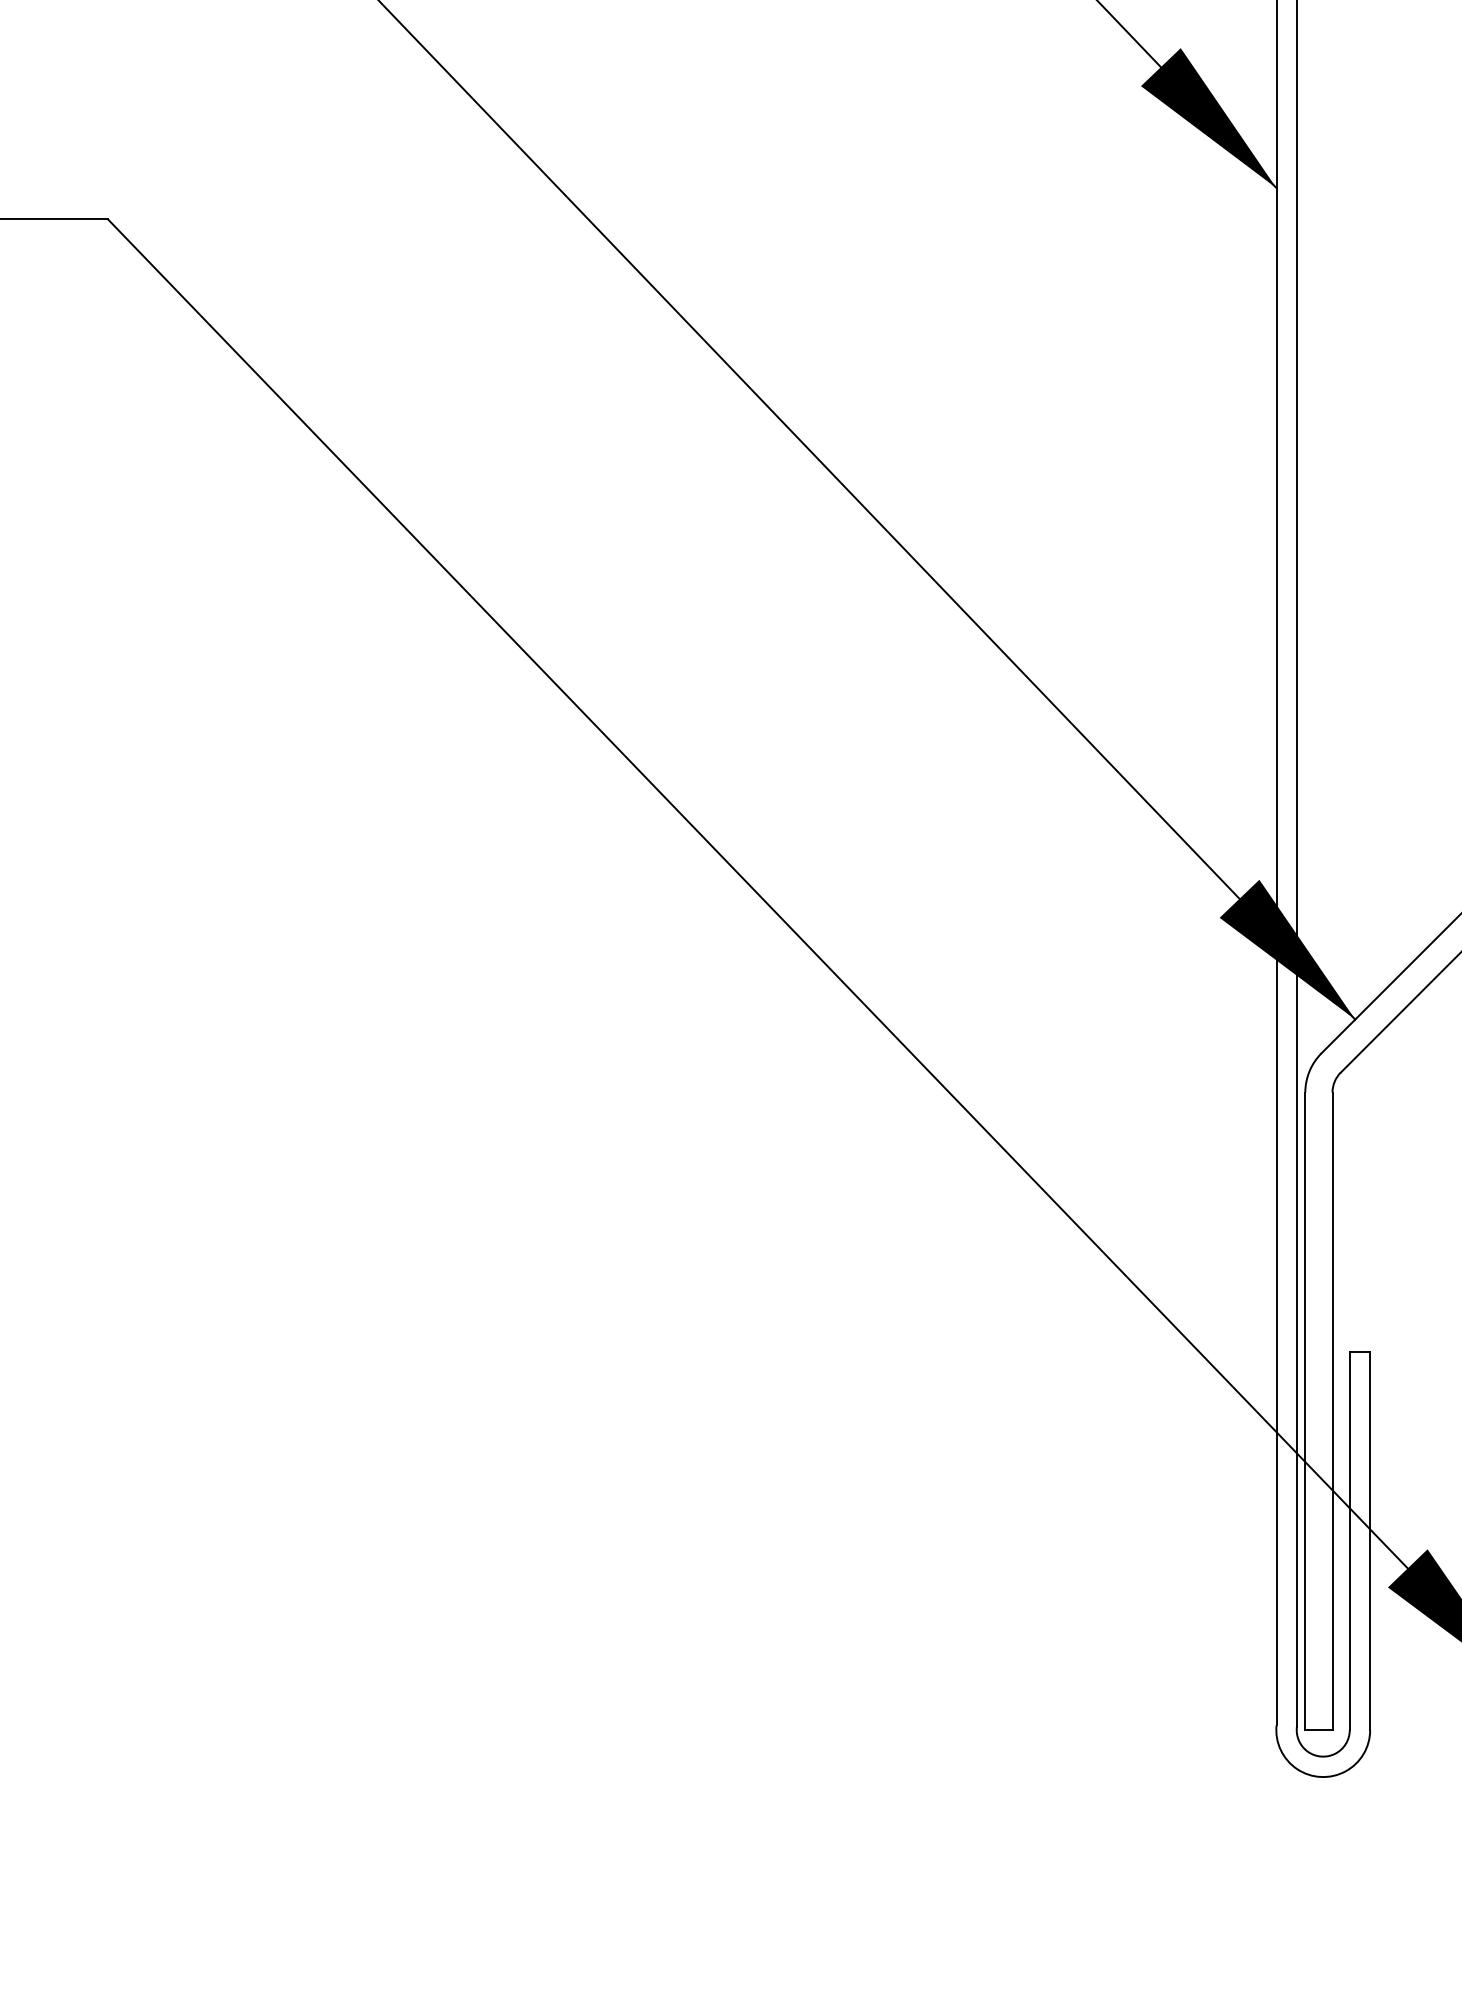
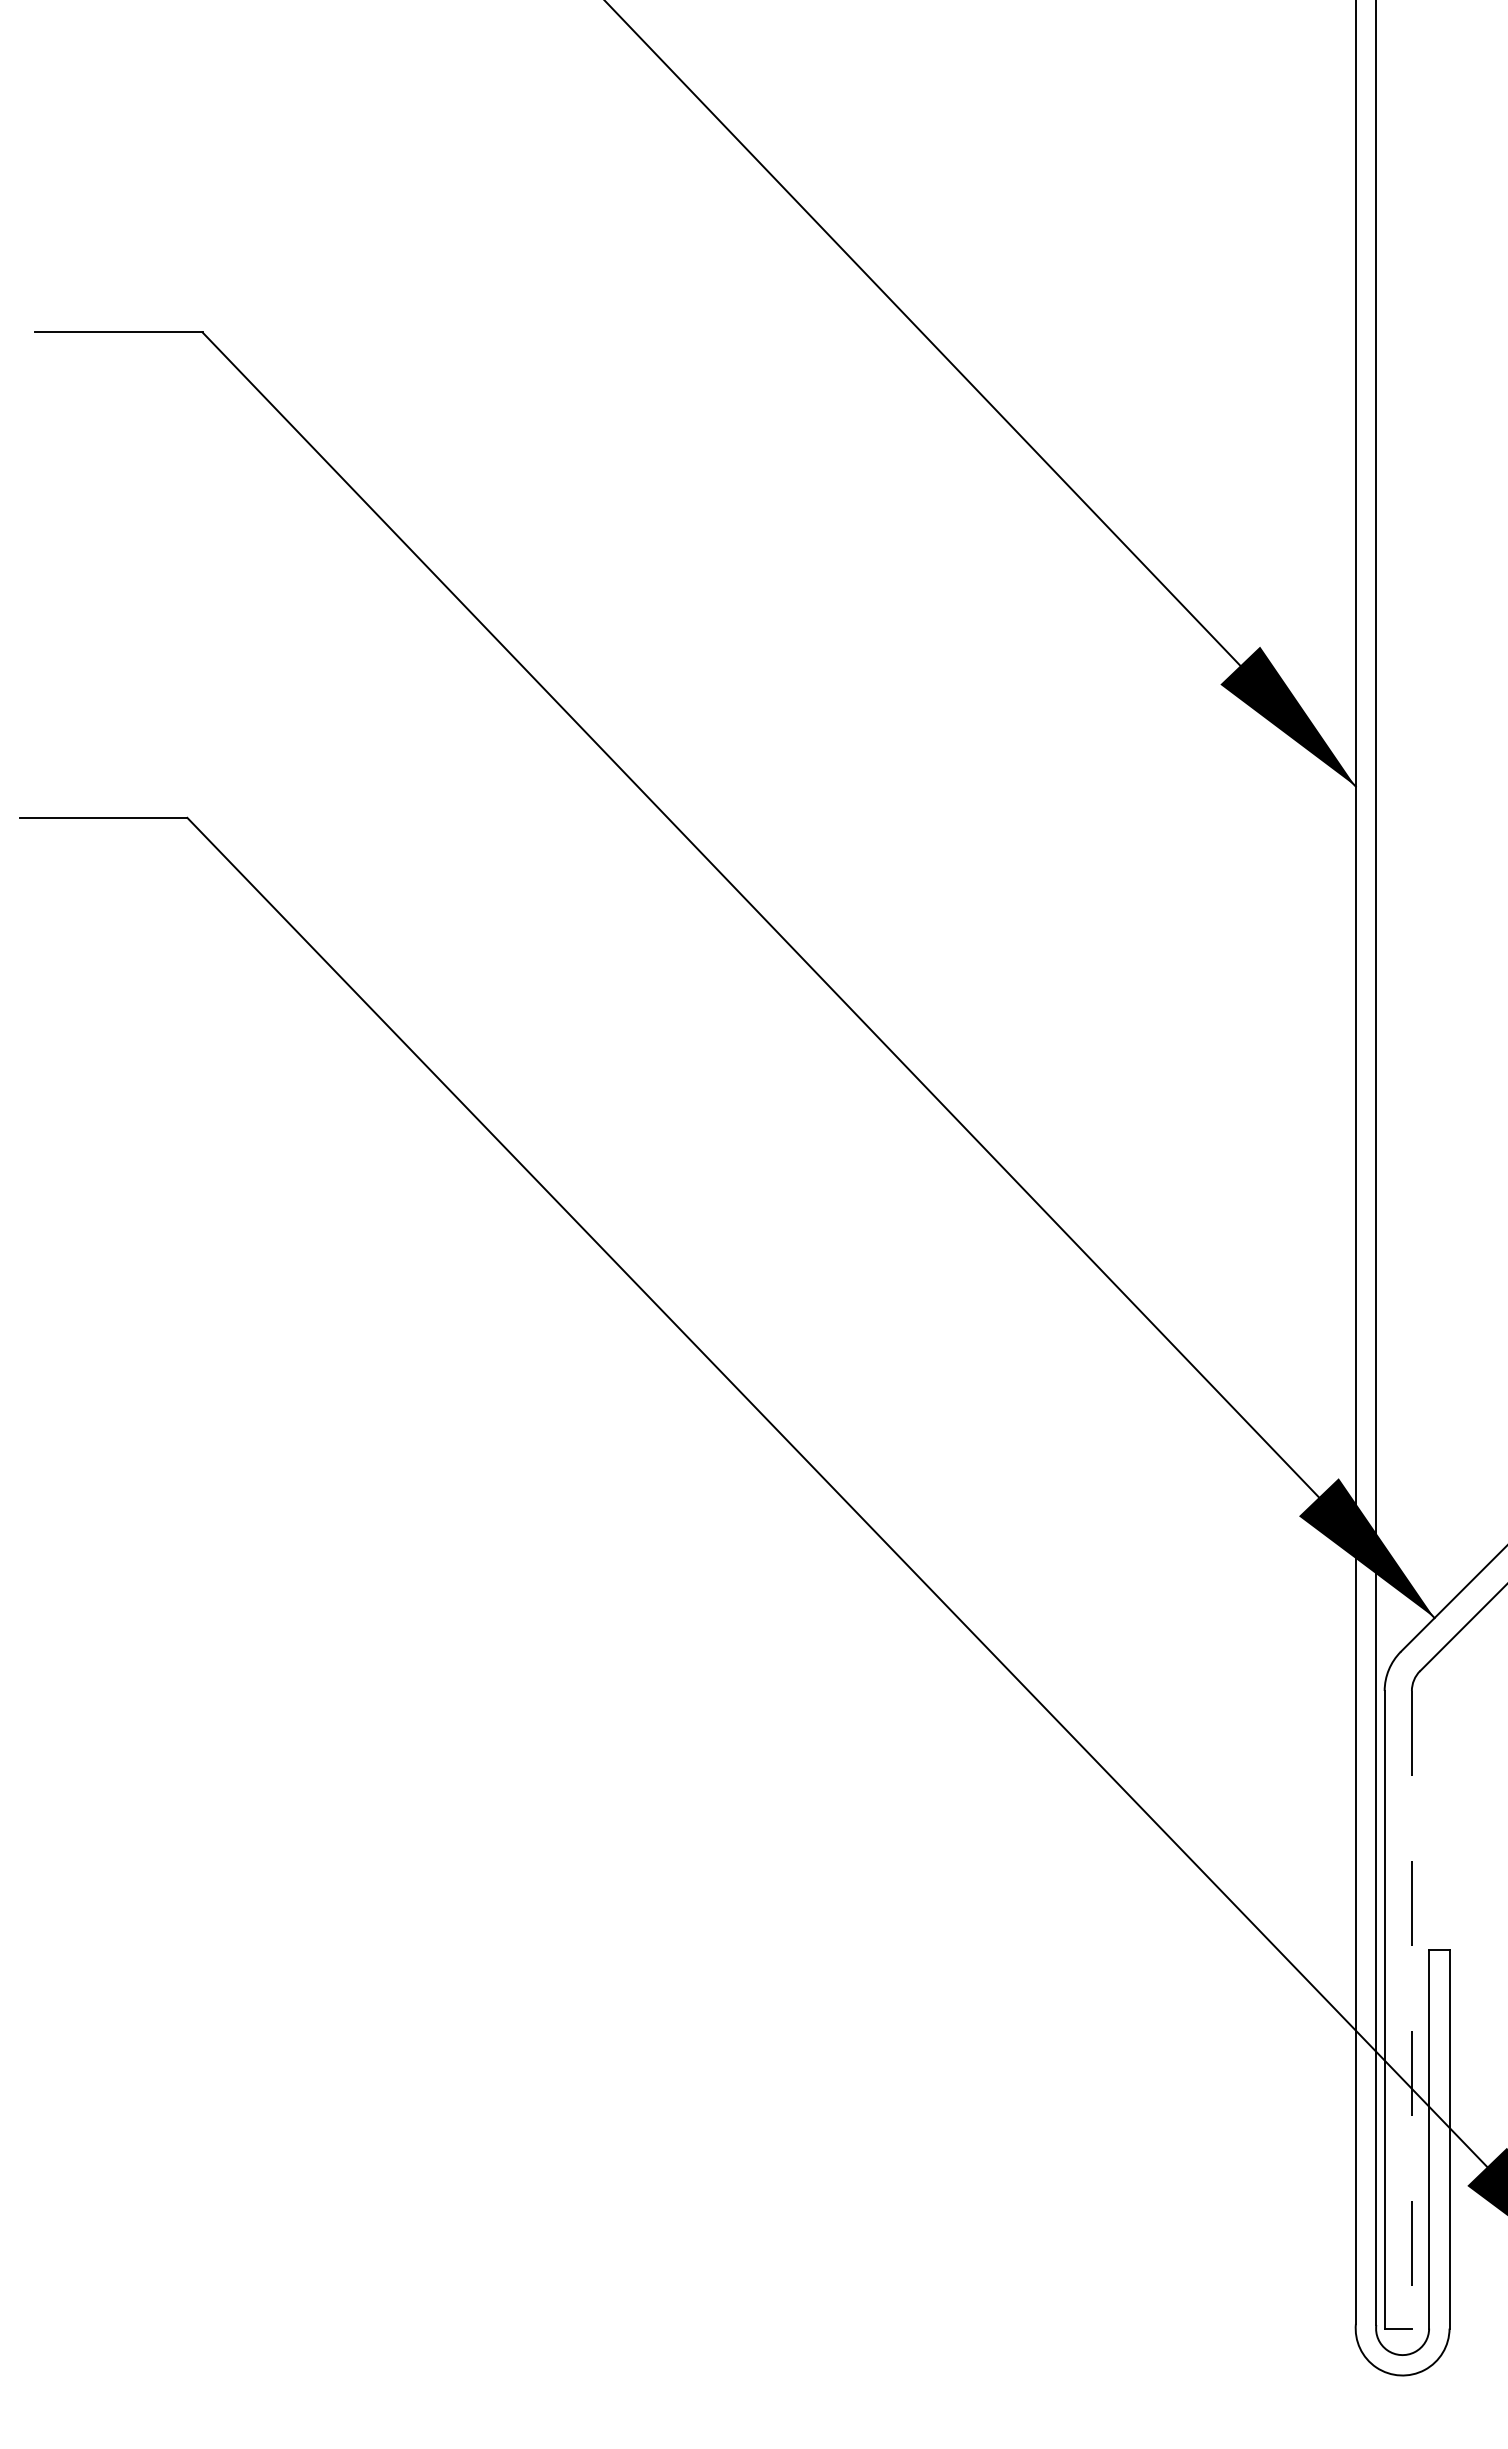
line: (1332, 1411) -> (1411, 2009), solid -> dashed

